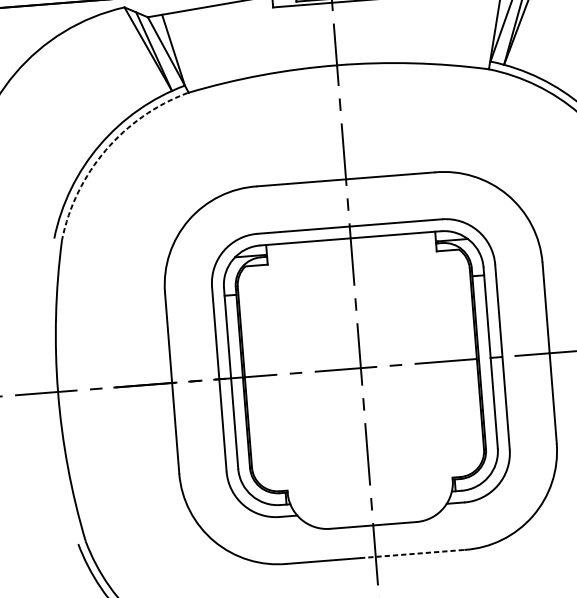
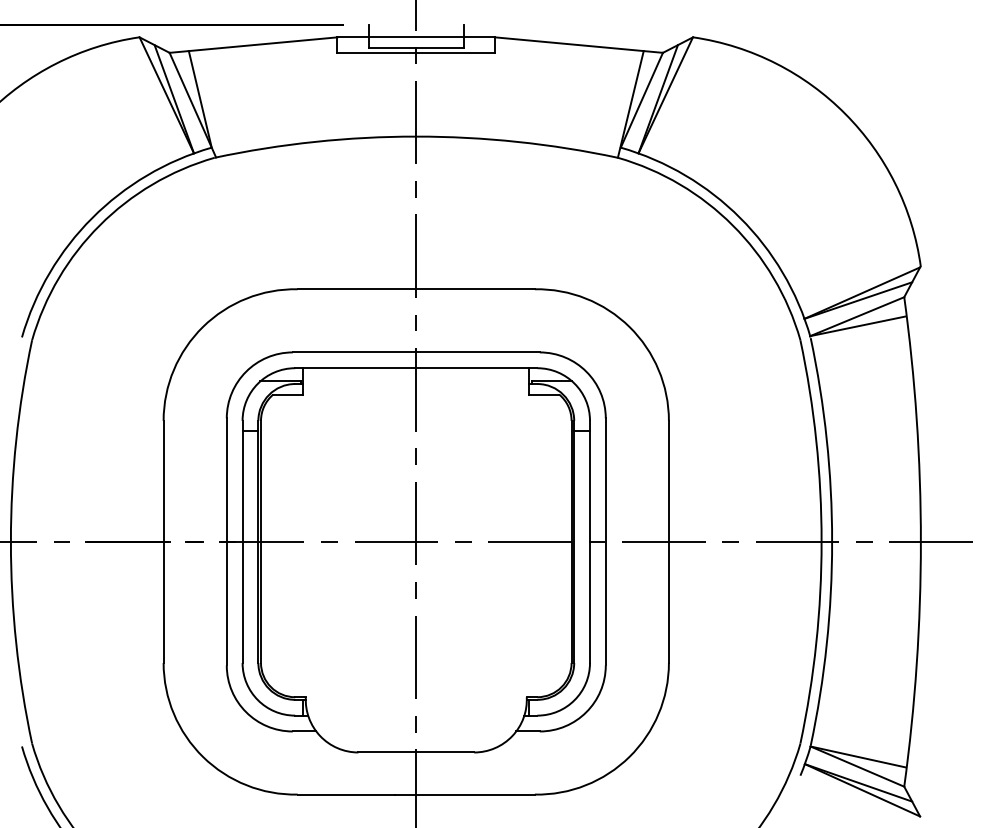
arc: (105, 150) -> (99, 225), dashed -> solid
line: (412, 553) -> (465, 794), dashed -> solid

